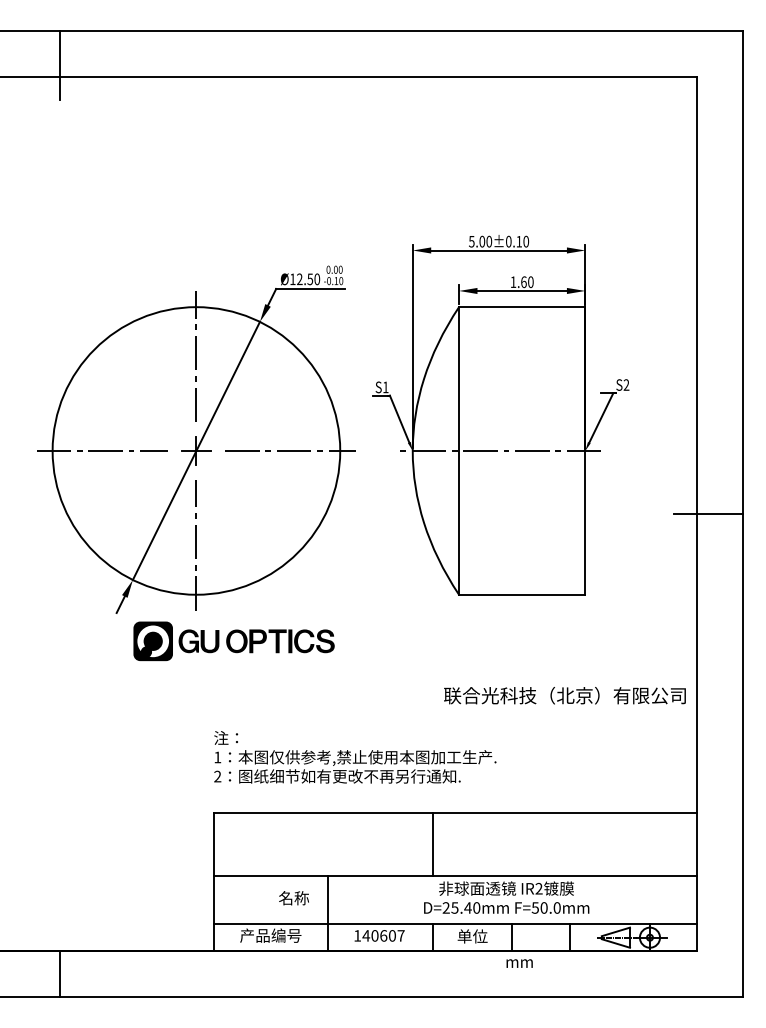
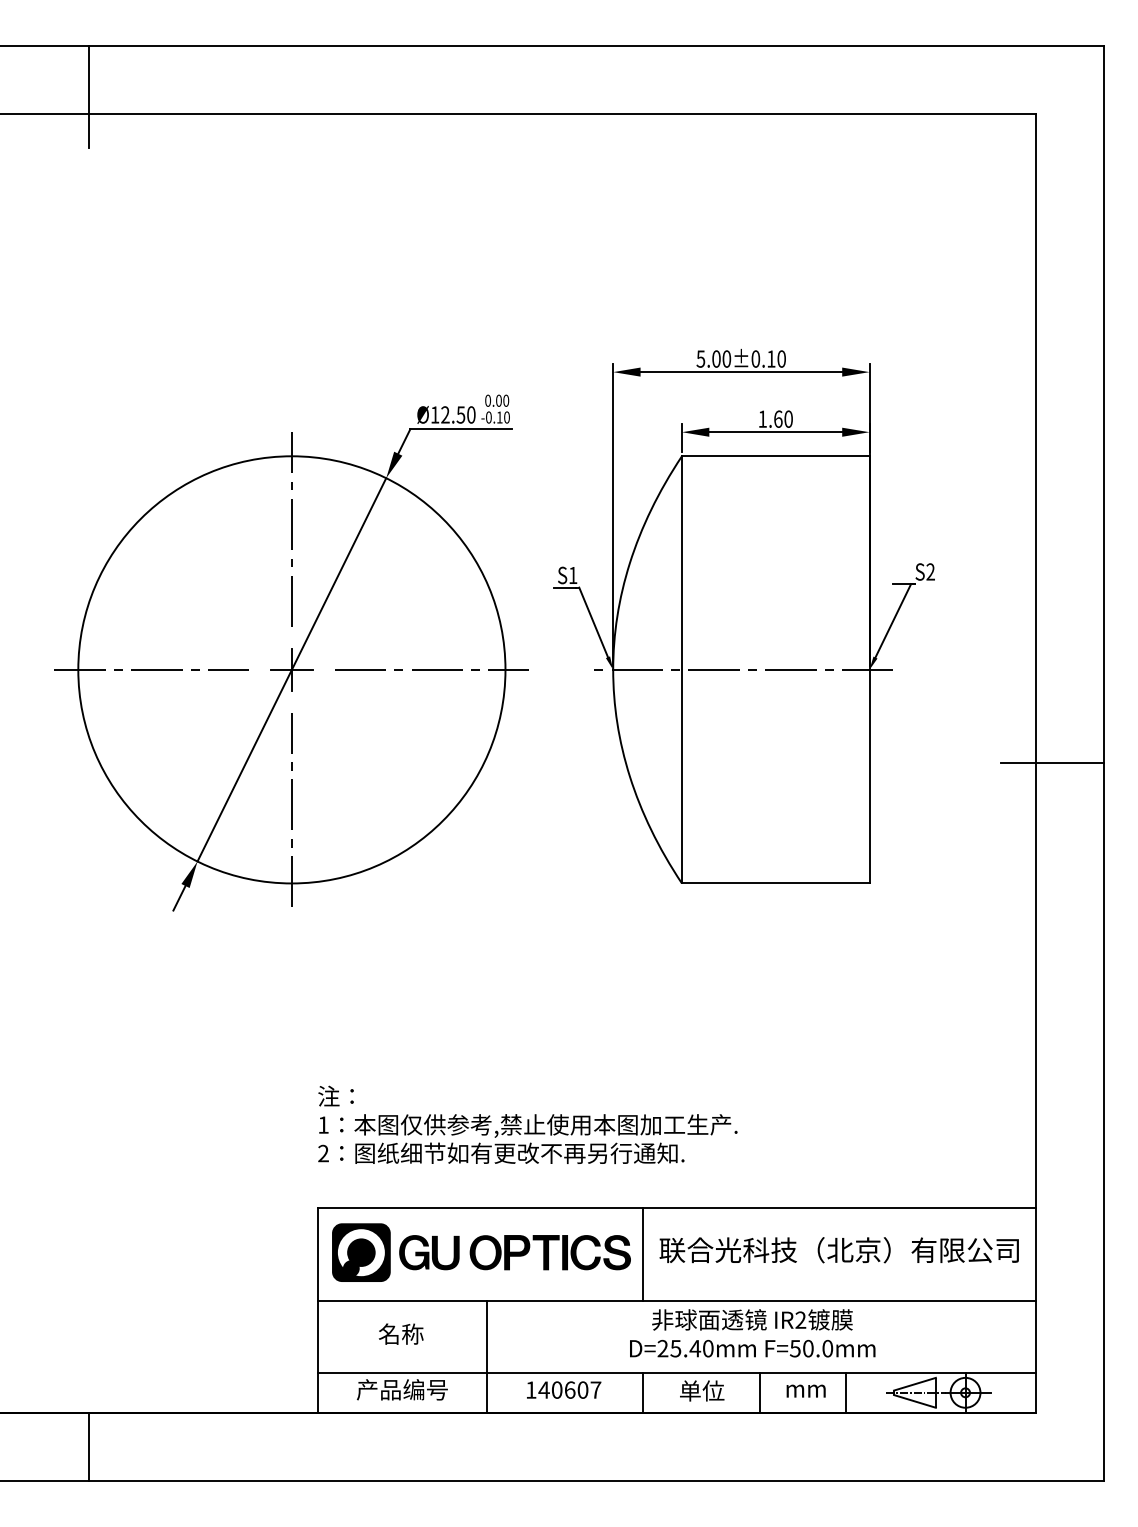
part: (233, 641) -> (480, 1252), moved
text: (564, 695) -> (838, 1249), moved
text: (293, 898) -> (400, 1334), moved
text: (519, 963) -> (805, 1391), moved

